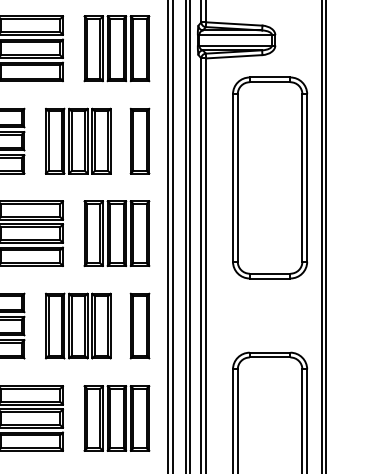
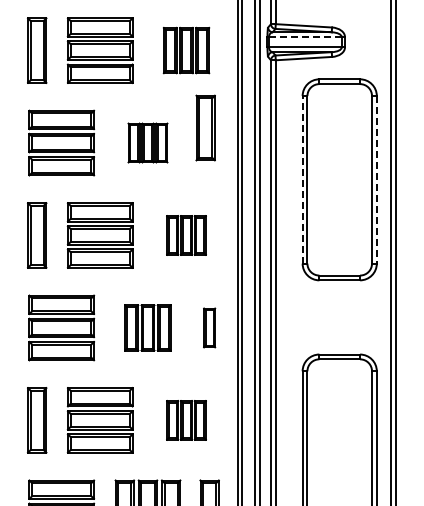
line: (234, 35) -> (304, 37), solid -> dashed
part: (116, 48) -> (186, 50), size x0.7
part: (77, 140) -> (147, 142), size x0.6
part: (139, 140) -> (205, 127), moved
line: (232, 177) -> (302, 179), solid -> dashed
line: (306, 177) -> (376, 179), solid -> dashed
part: (116, 233) -> (186, 235), size x0.6
part: (77, 325) -> (147, 327), size x0.7
part: (139, 325) -> (209, 327), size x0.6
part: (116, 418) -> (186, 420), size x0.6

